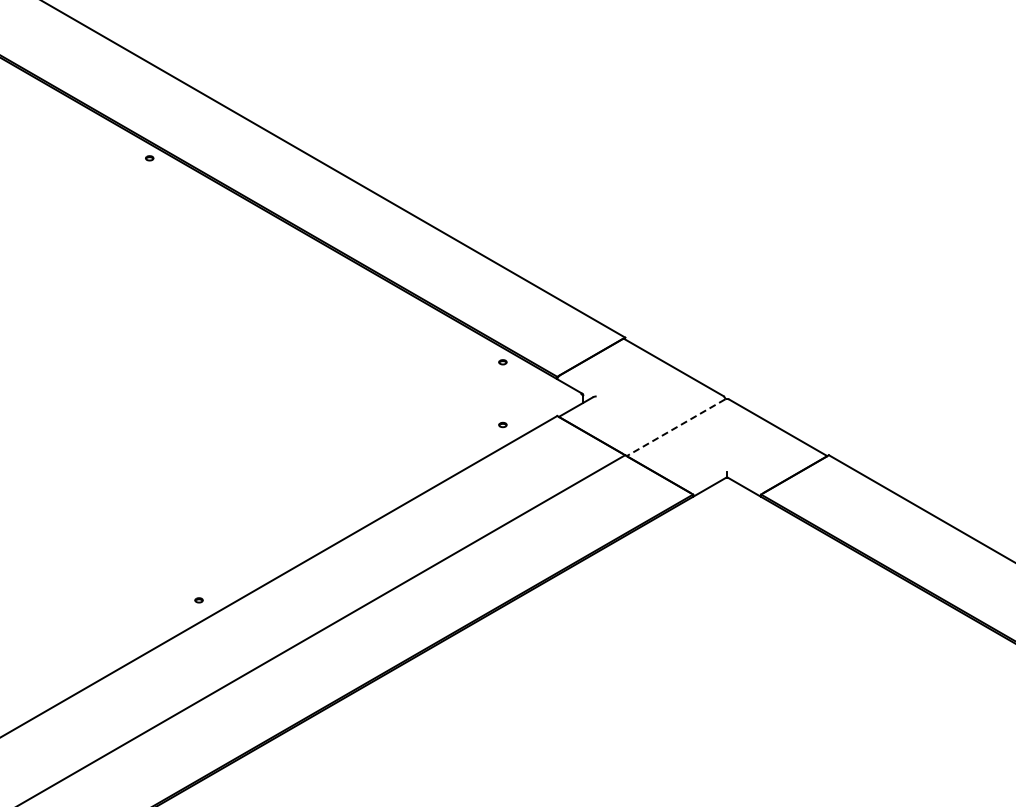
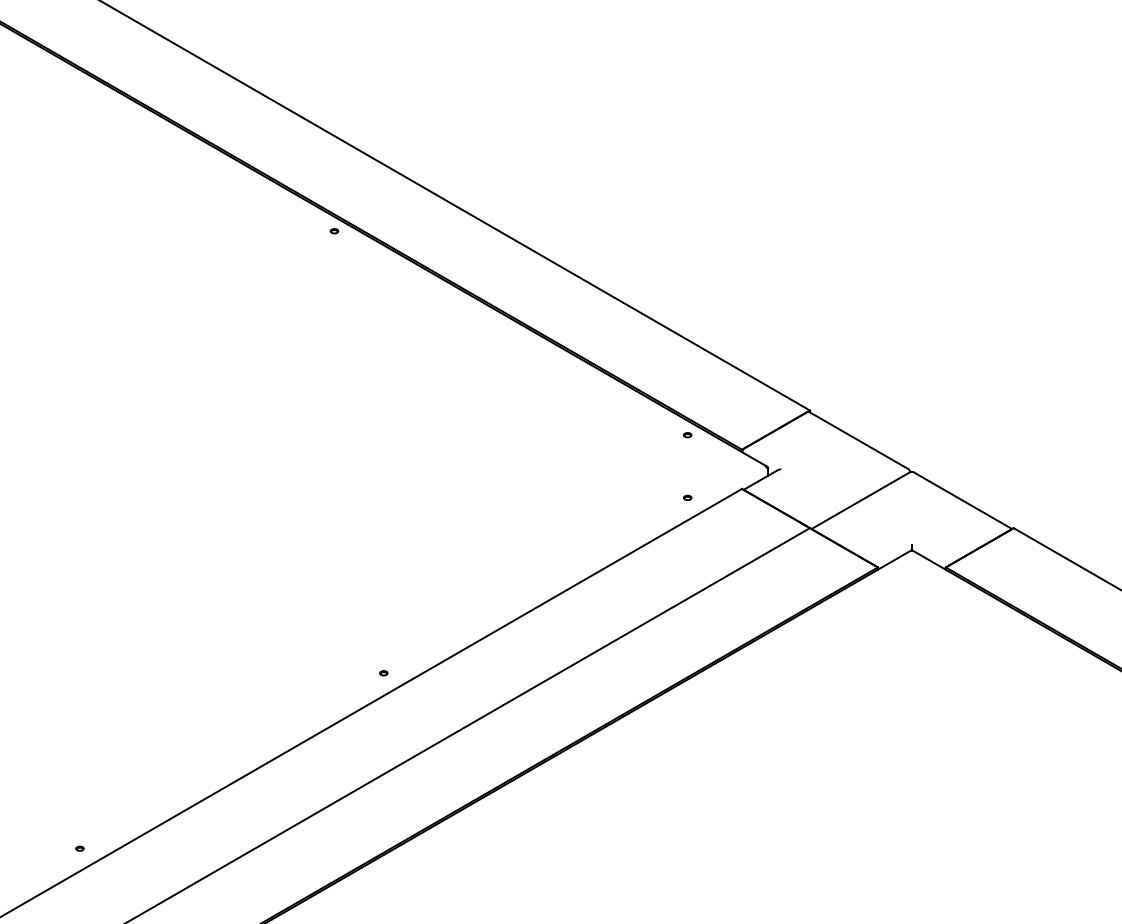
line: (675, 427) -> (860, 500), dashed -> solid

